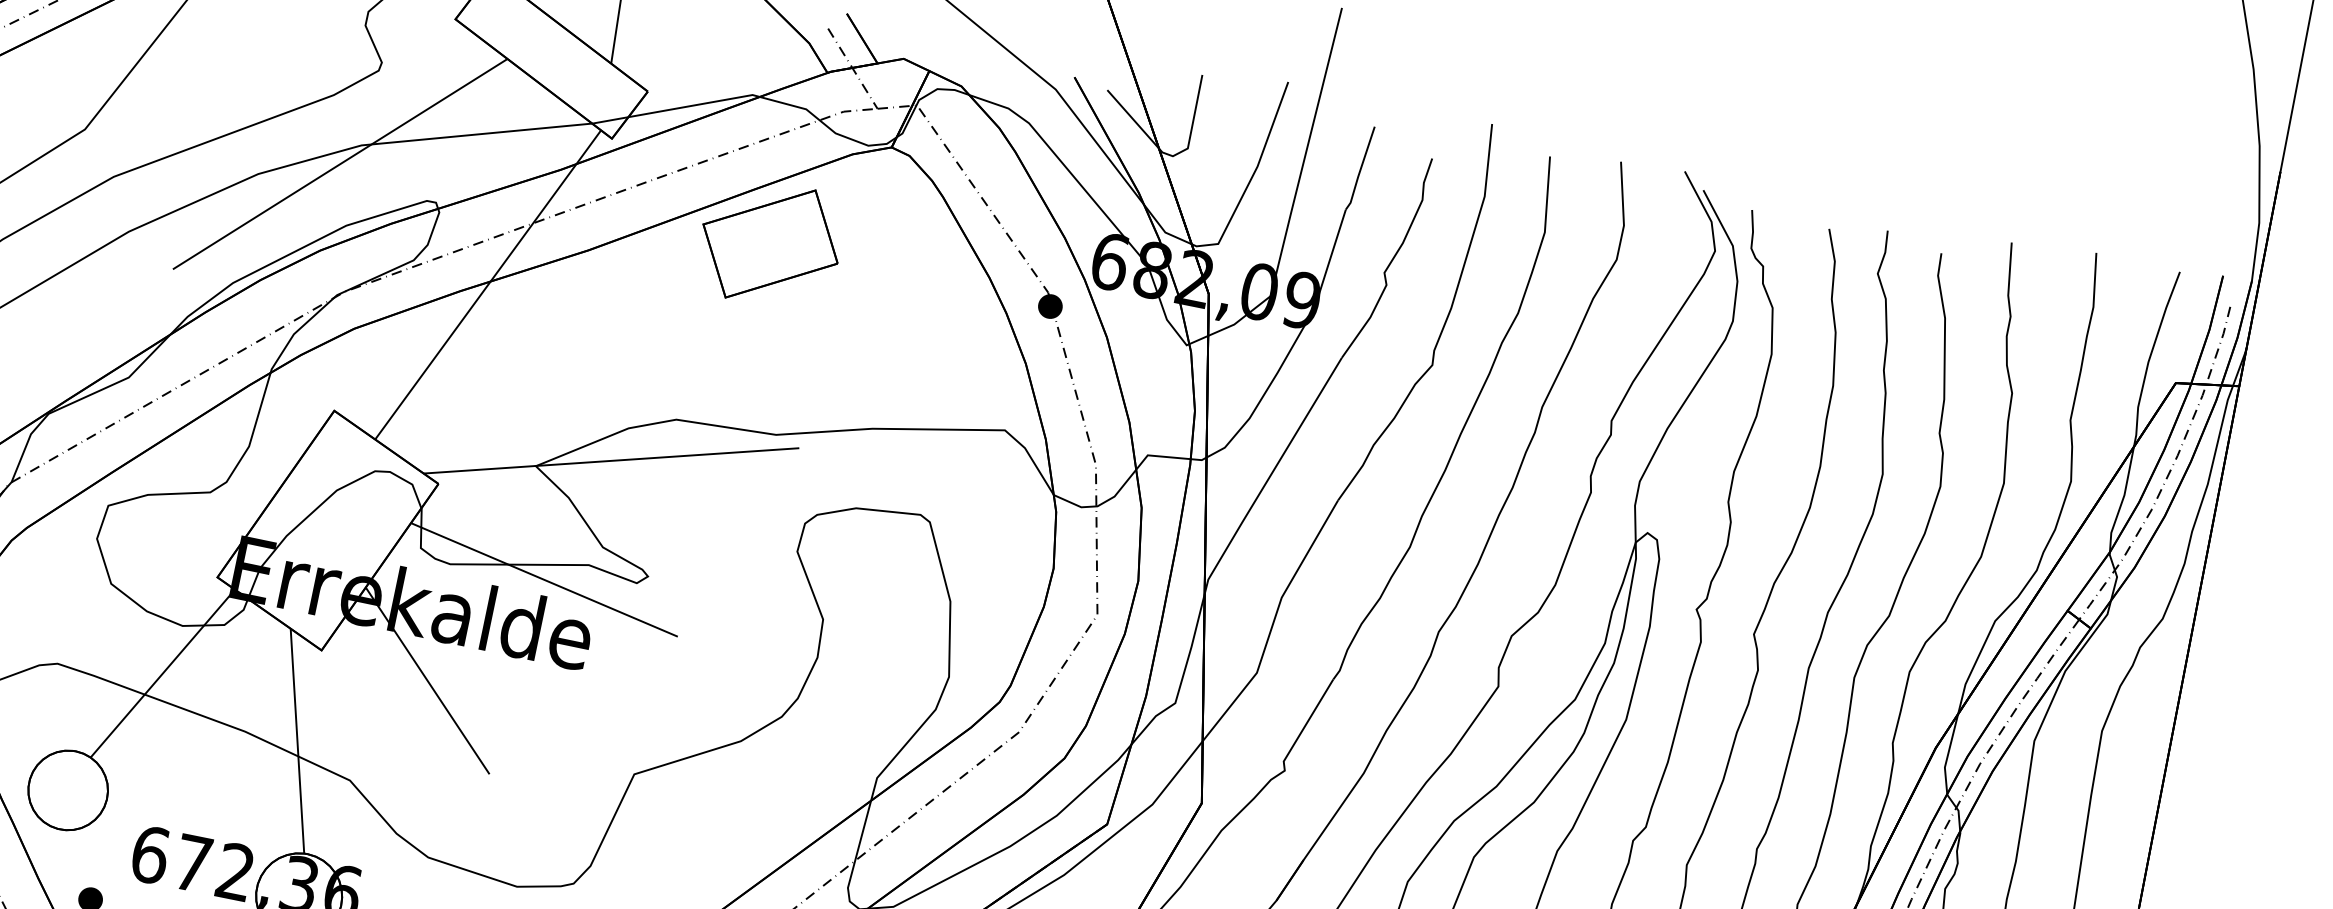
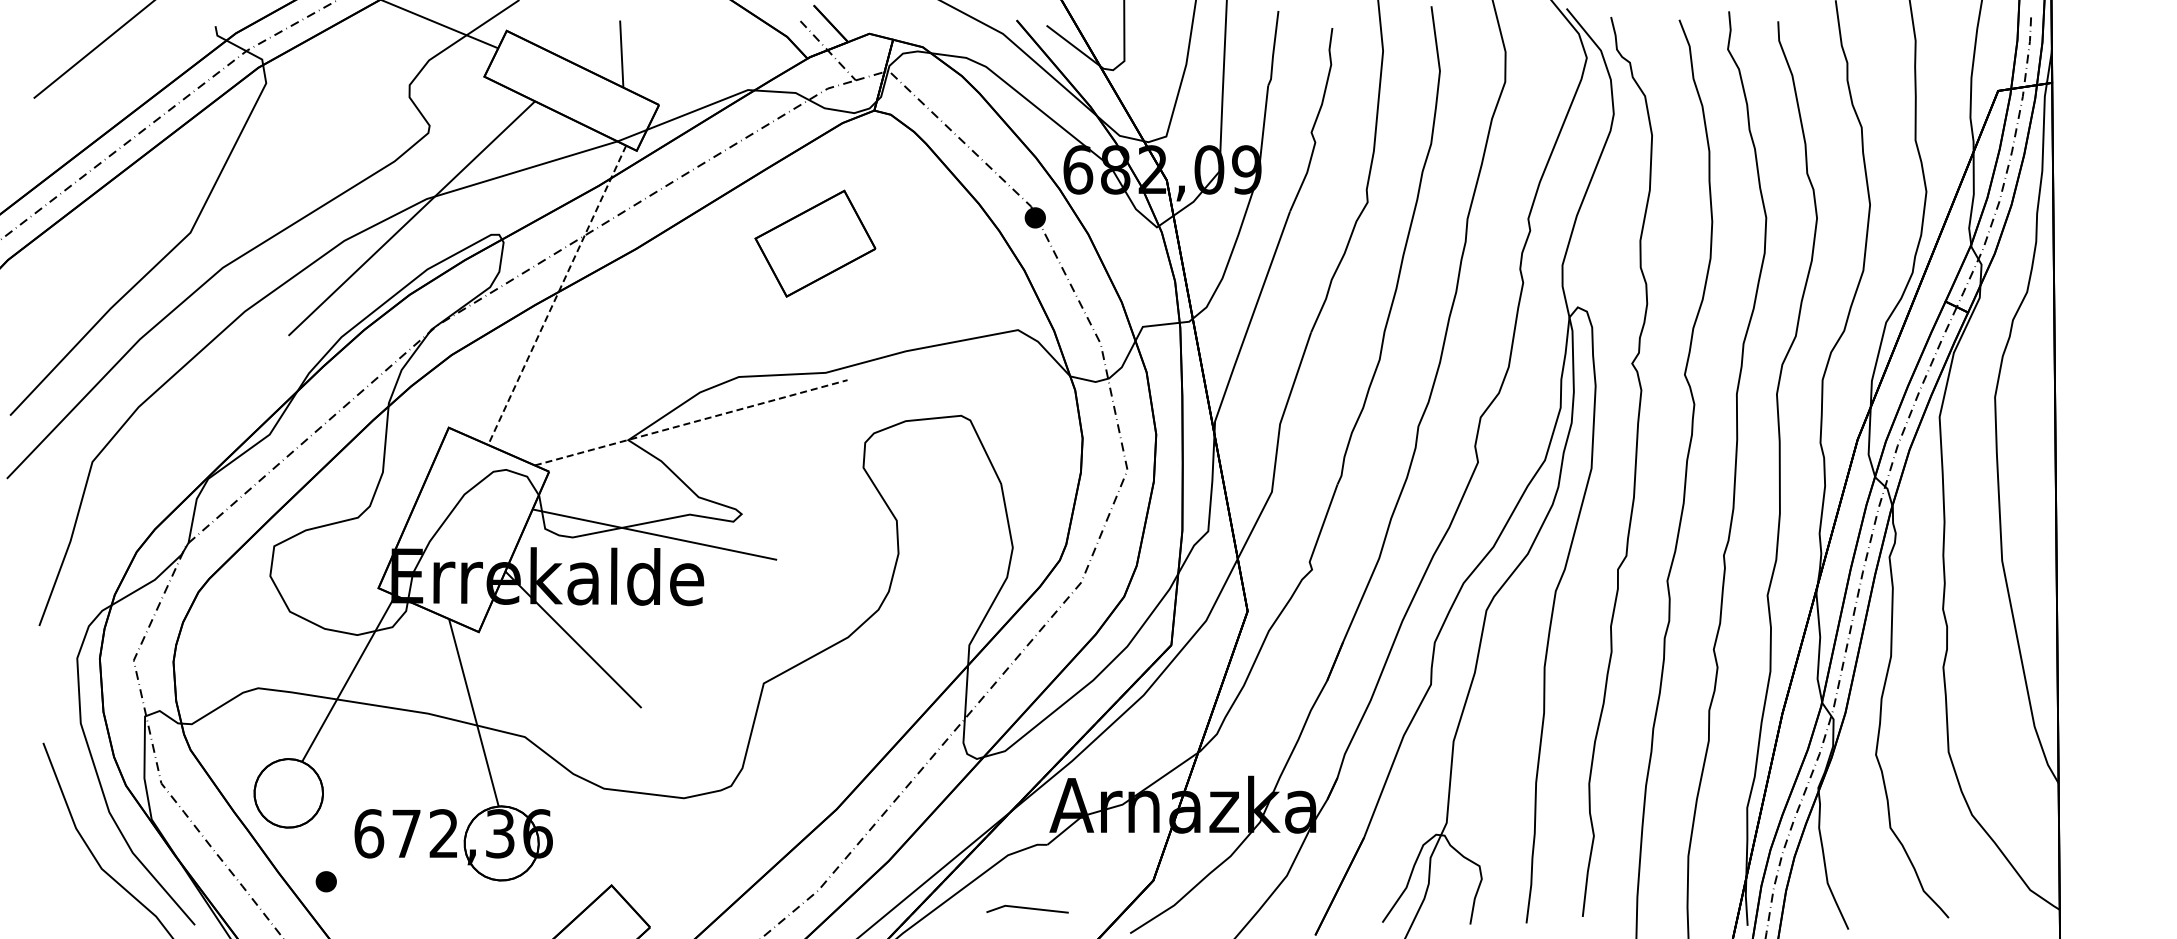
part: (770, 243) -> (815, 243), moved
line: (488, 285) -> (557, 295), solid -> dashed
line: (611, 460) -> (691, 422), solid -> dashed

